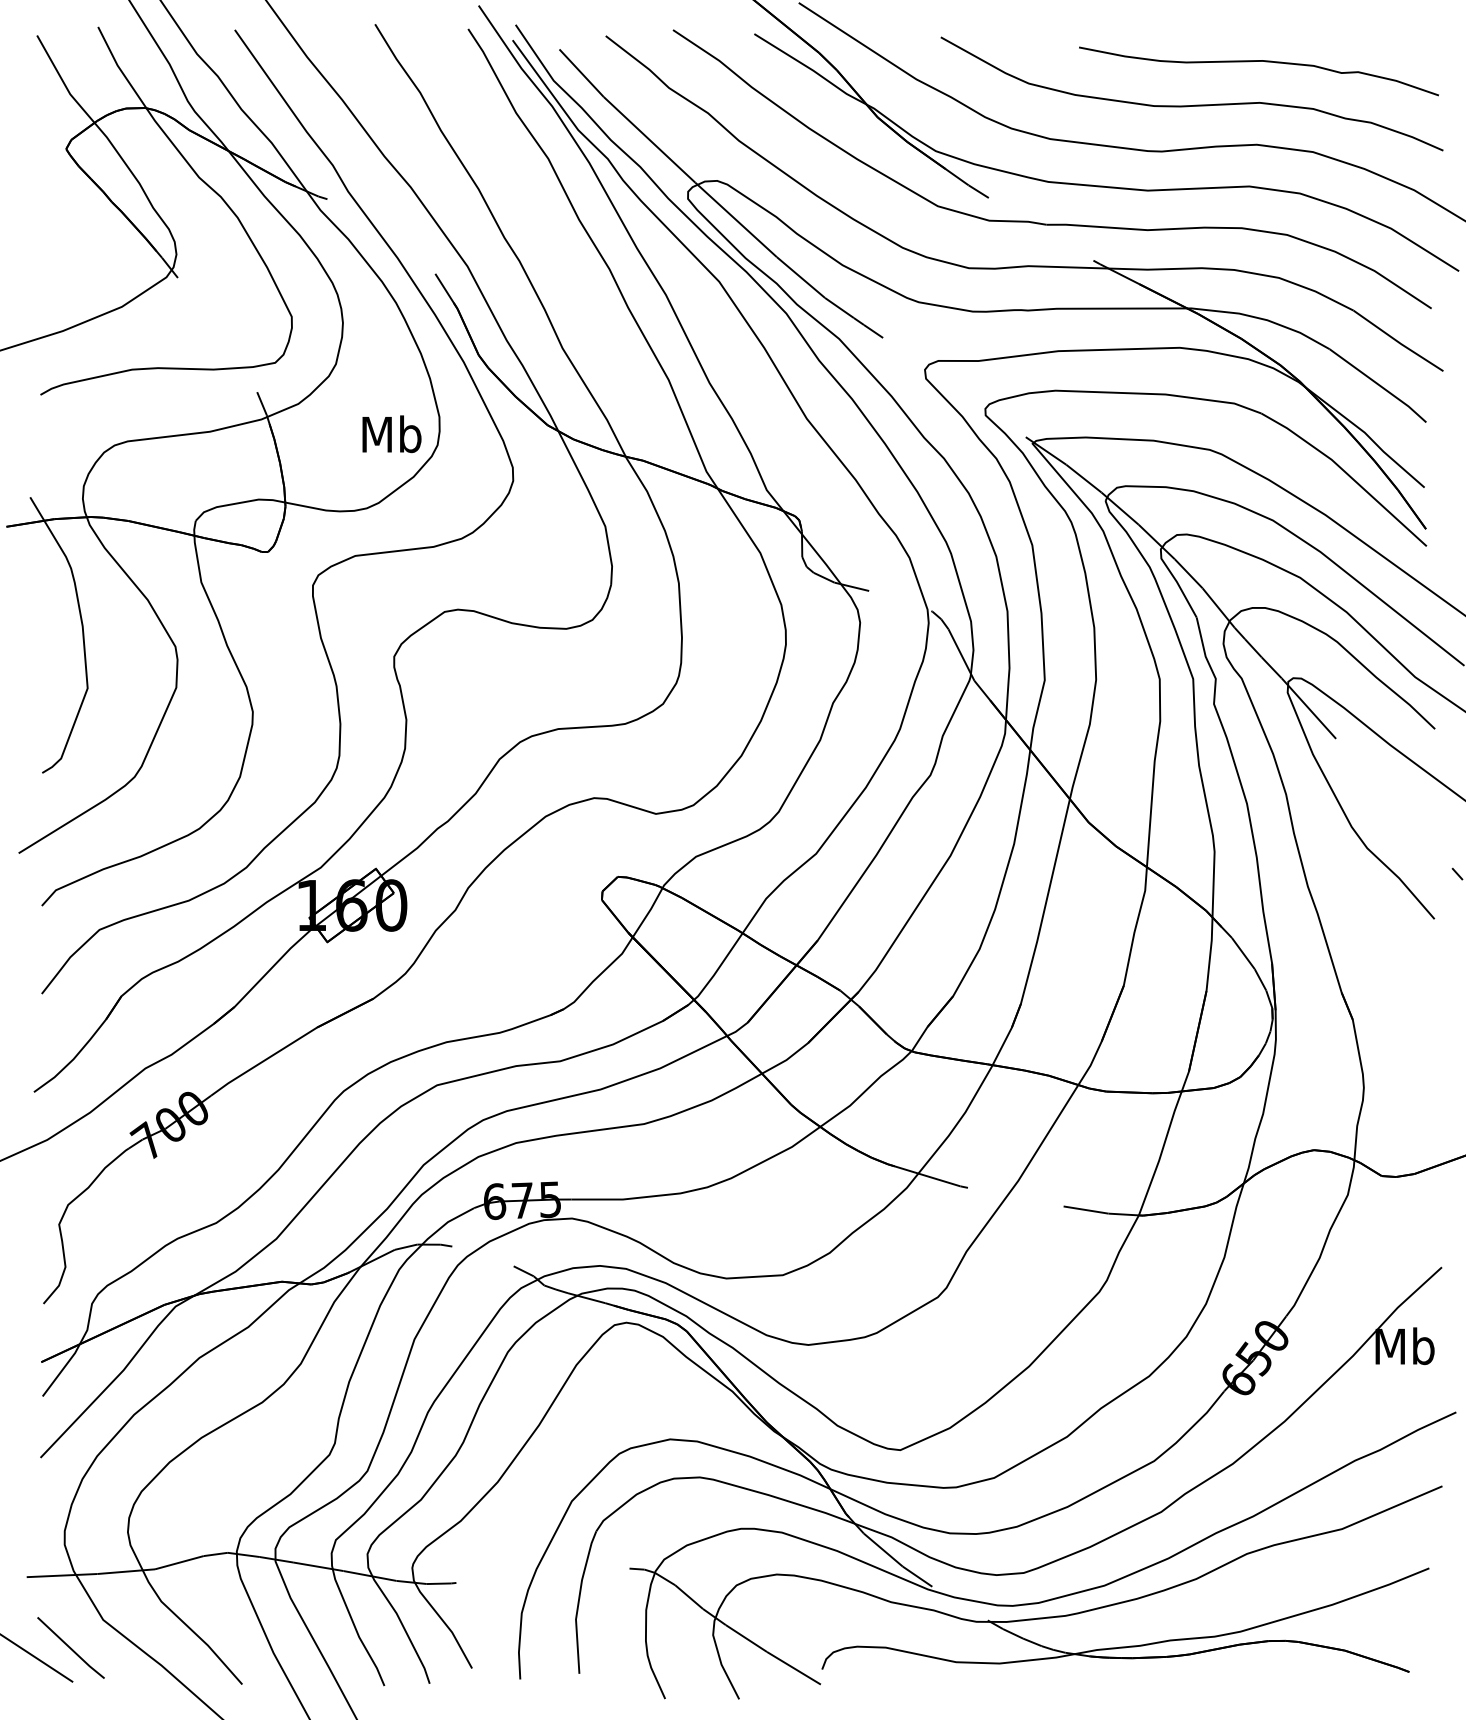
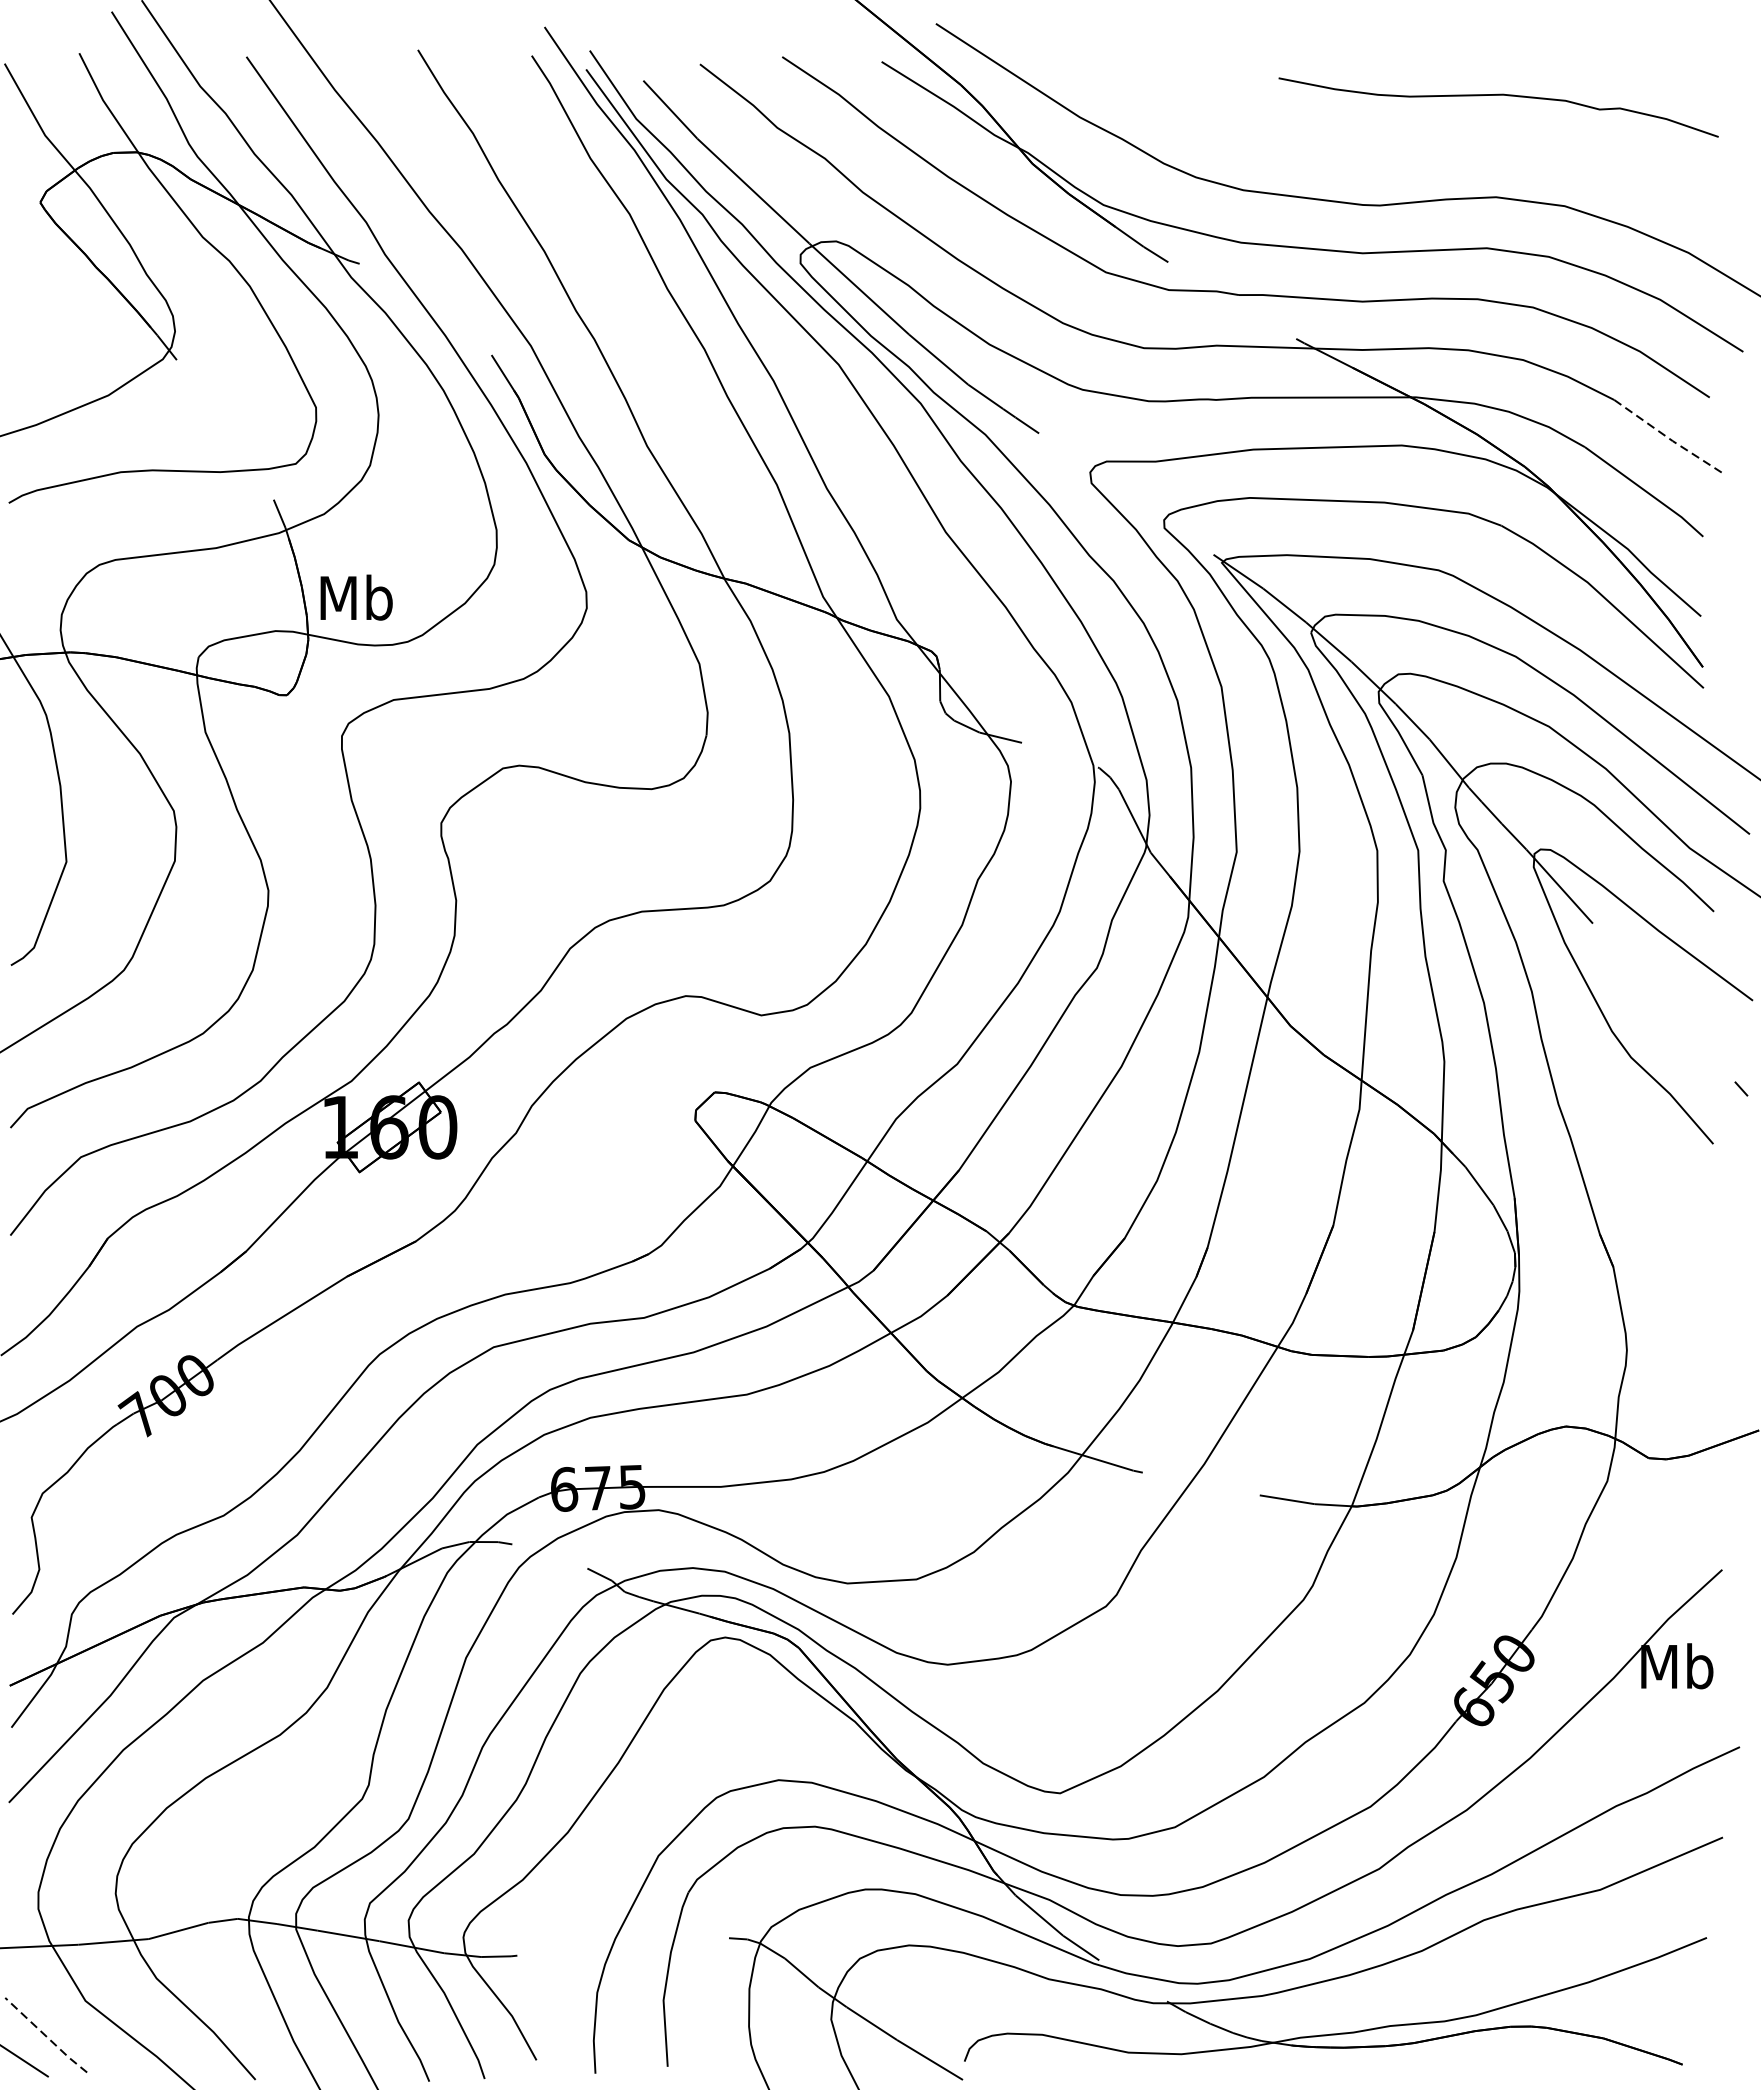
curve: (1195, 104) -> (1421, 148), removed
line: (1398, 342) -> (1669, 439), solid -> dashed
text: (391, 434) -> (356, 597), moved
line: (70, 1648) -> (45, 2035), solid -> dashed

